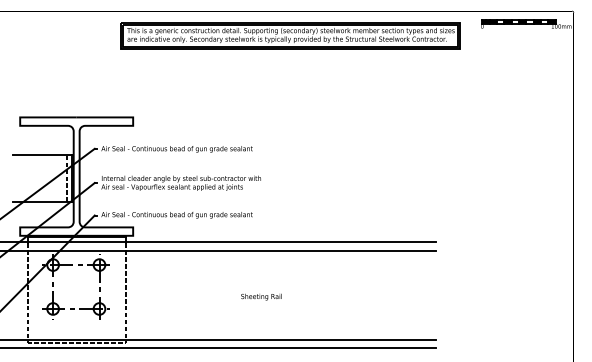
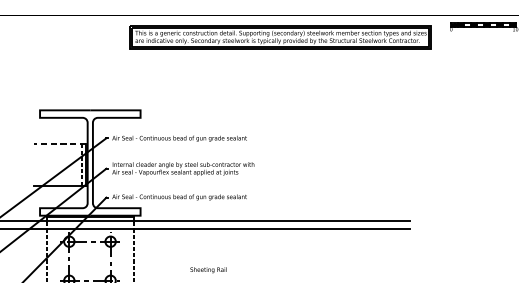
line: (42, 154) -> (59, 143), solid -> dashed
text: (261, 296) -> (208, 269), moved

